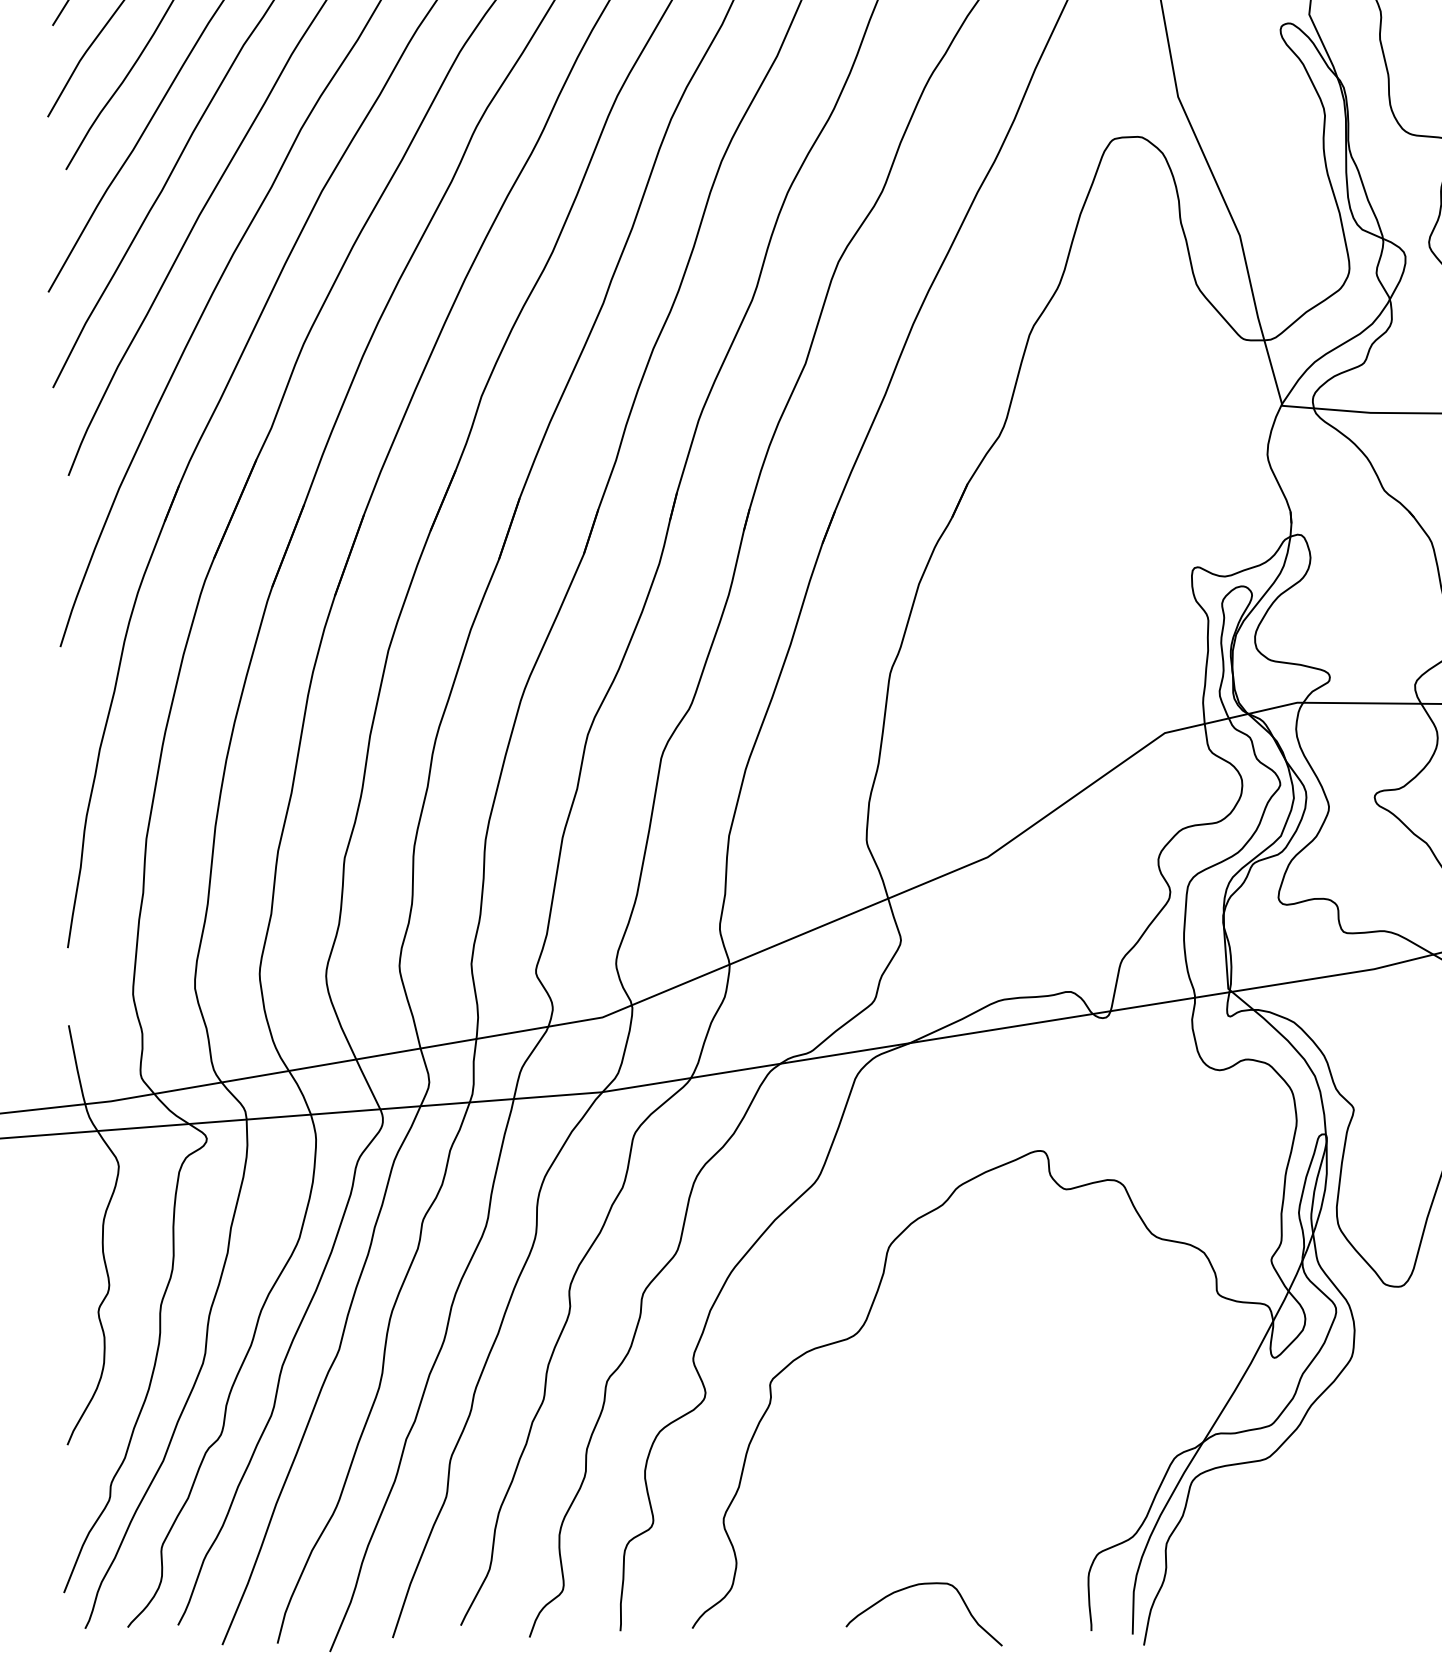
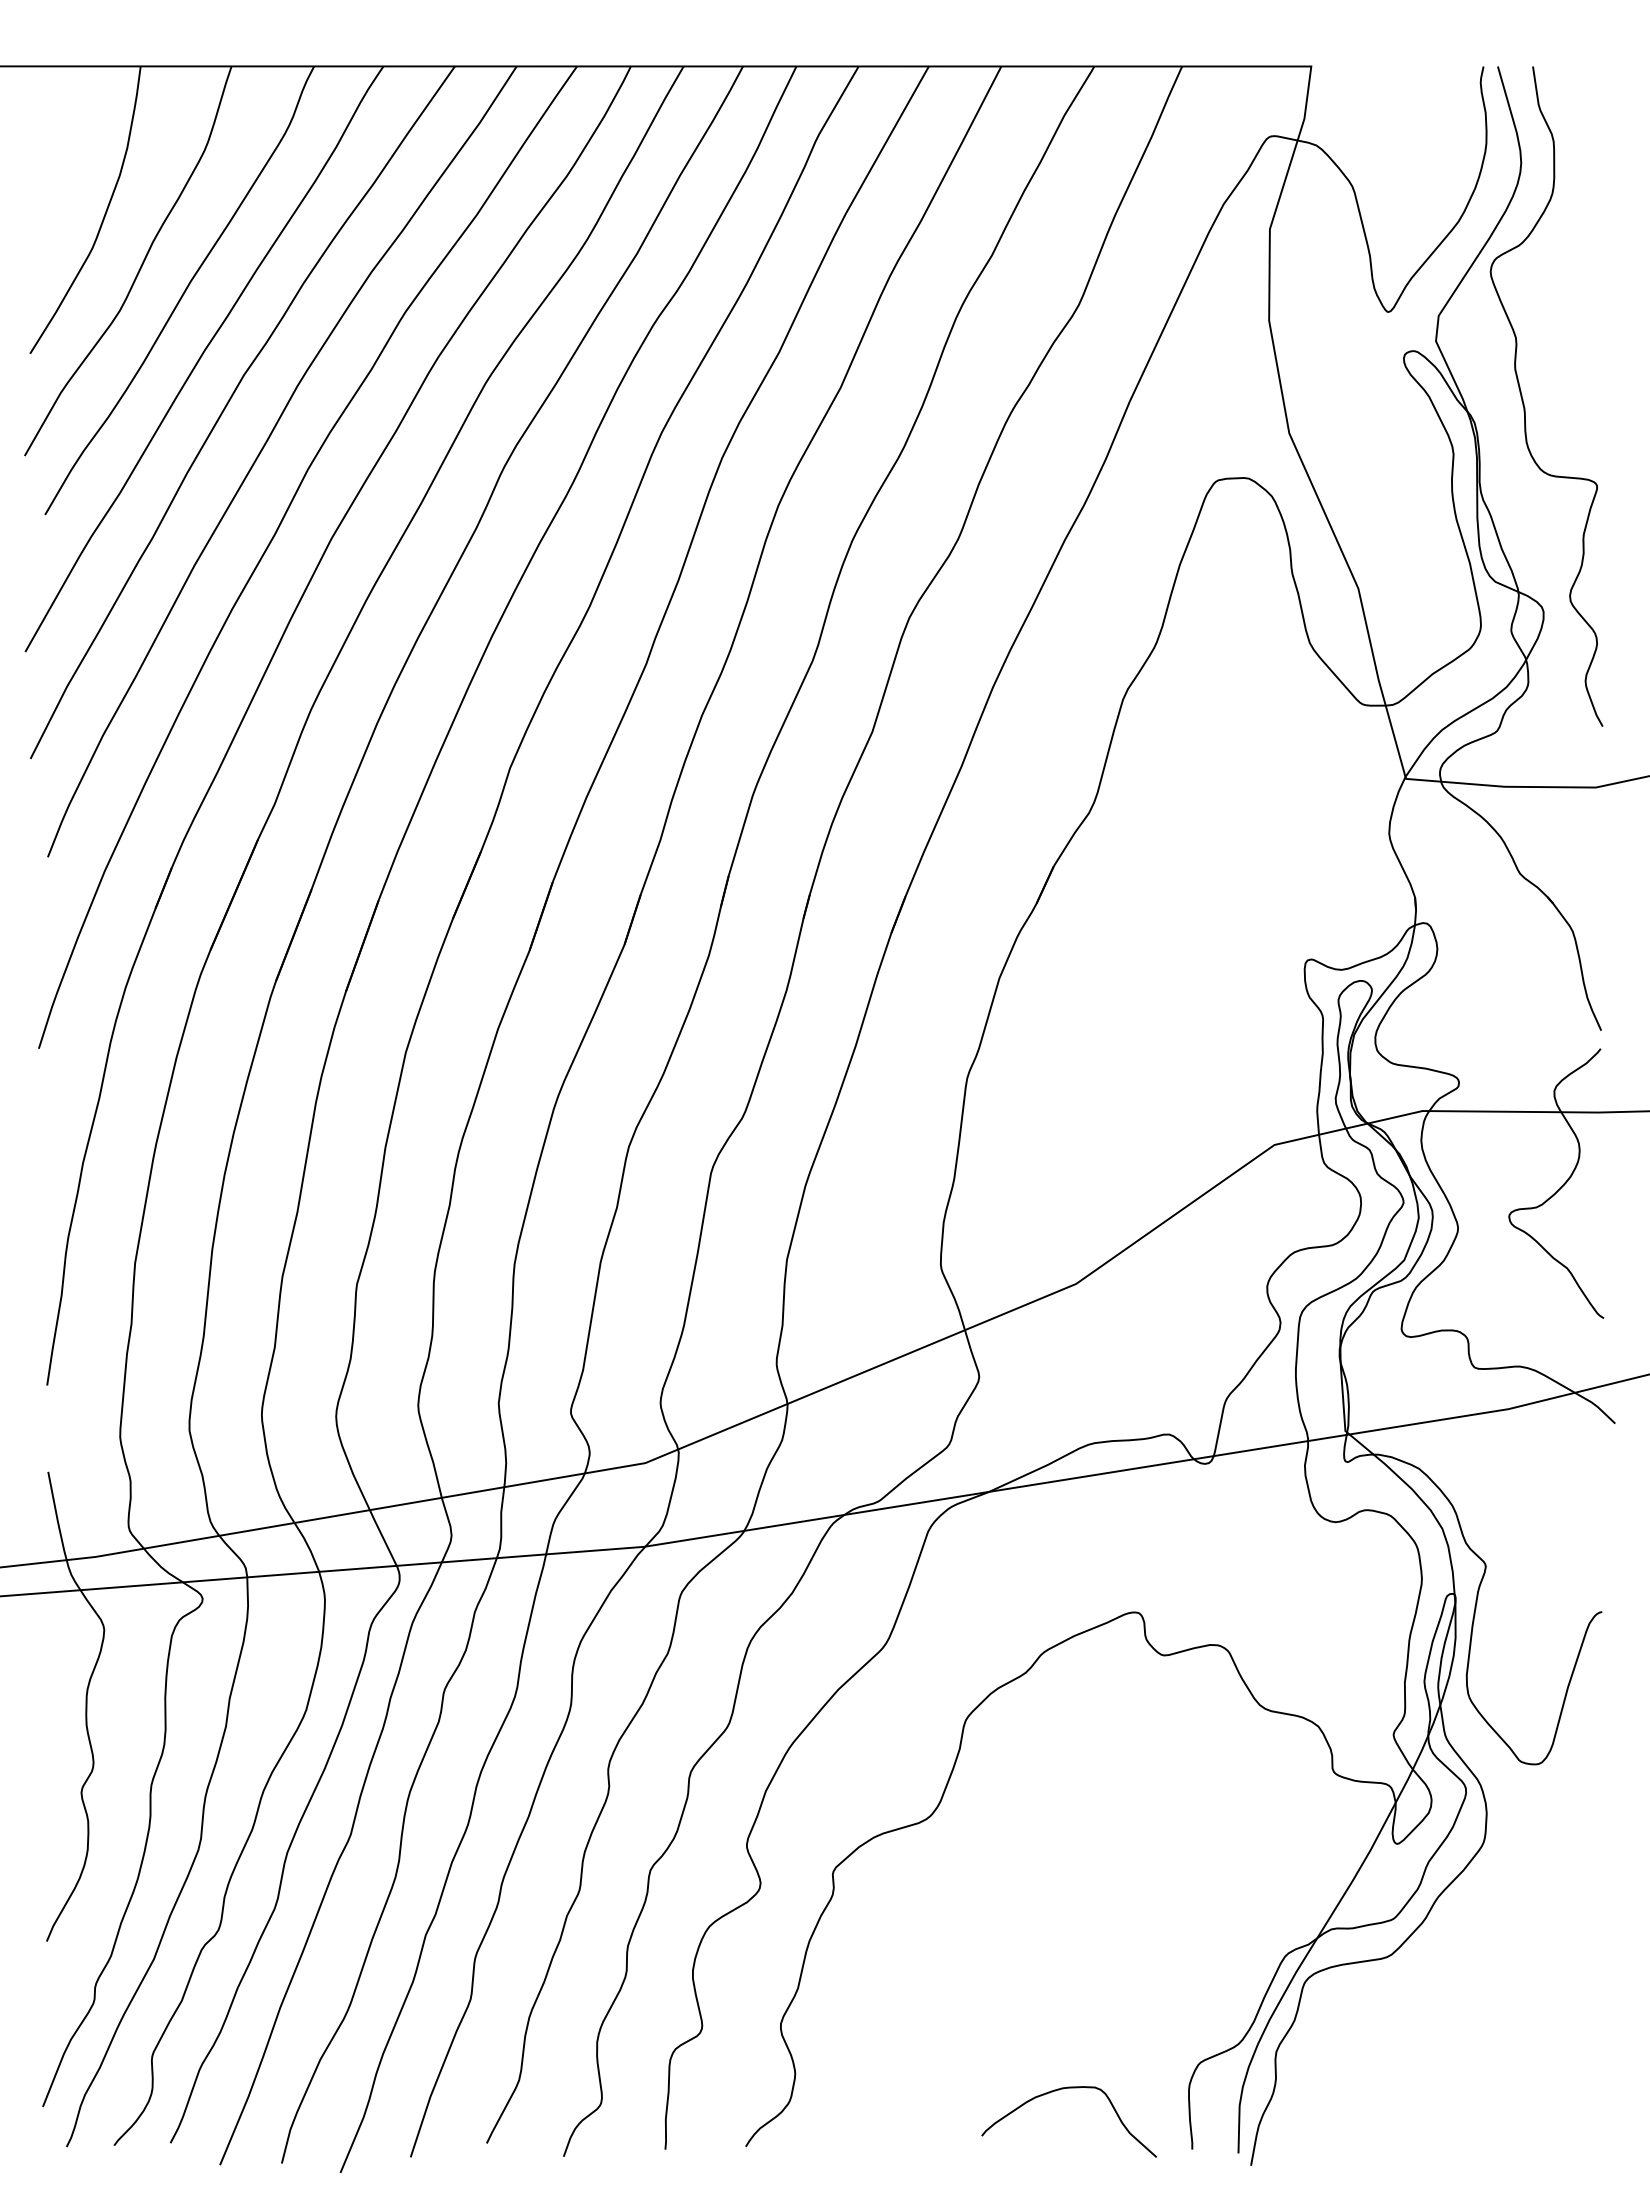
curve: (915, 1586) -> (1059, 2090), moved

